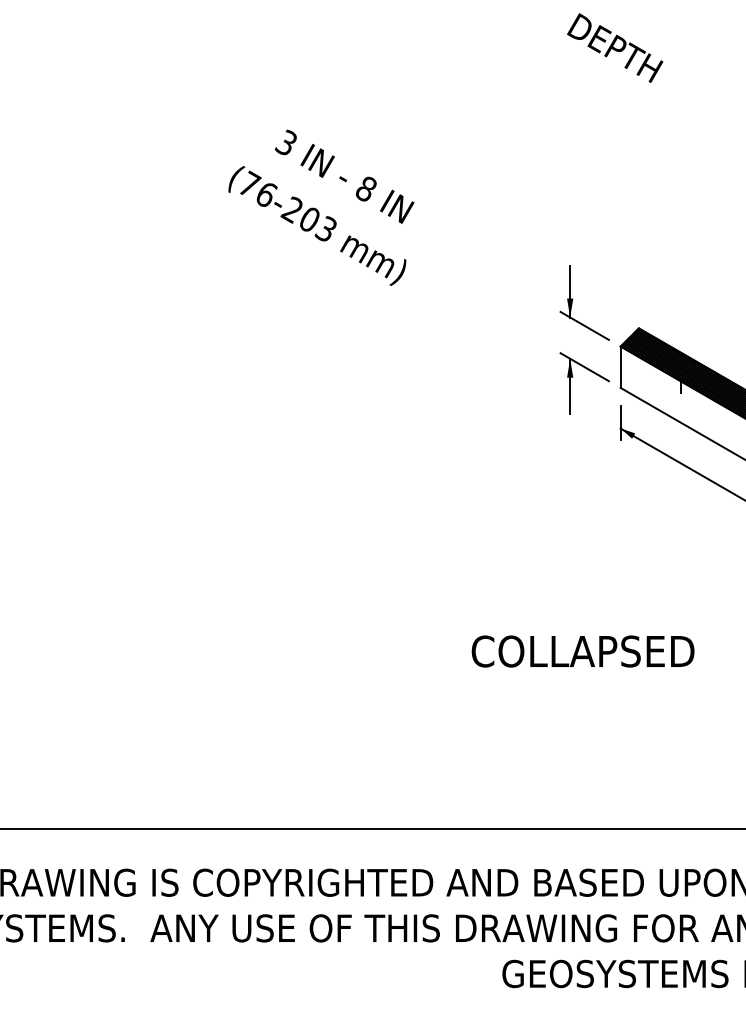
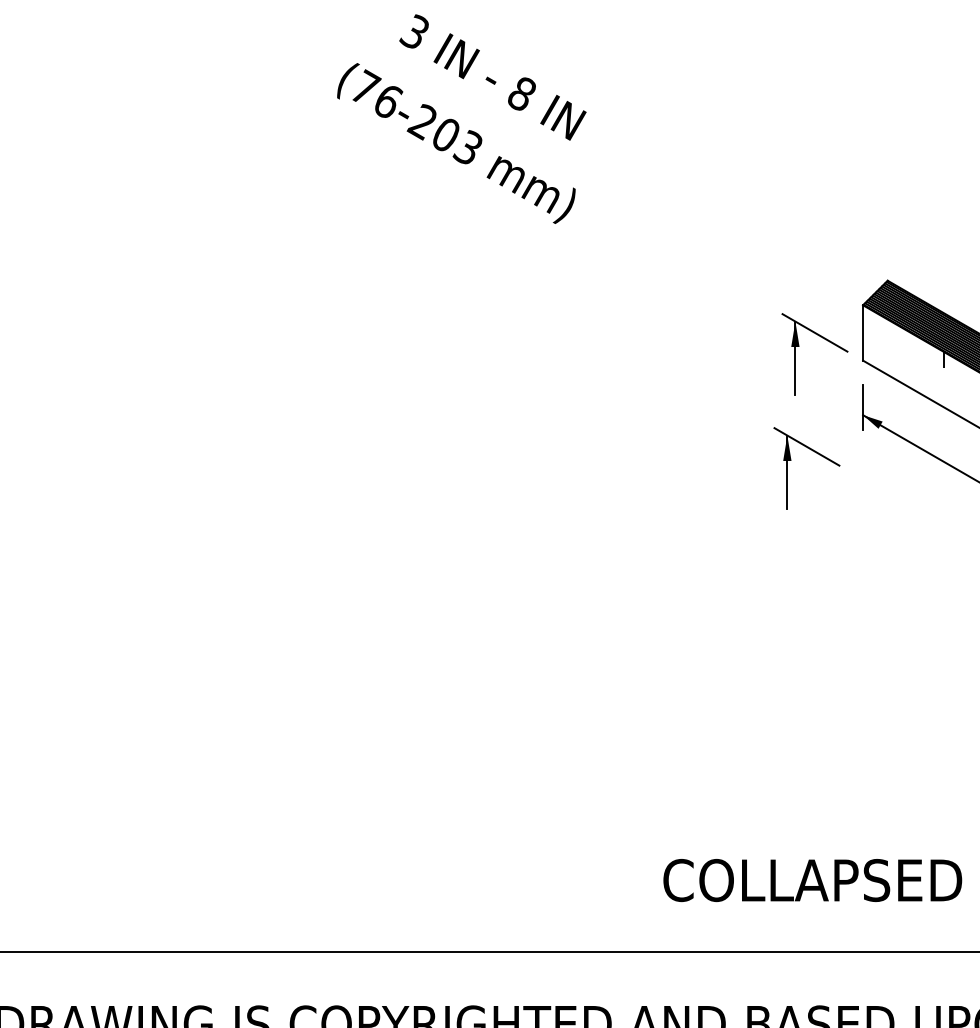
part: (573, 299) -> (799, 242), removed
part: (567, 462) -> (791, 460), added
text: (582, 651) -> (811, 880), moved

